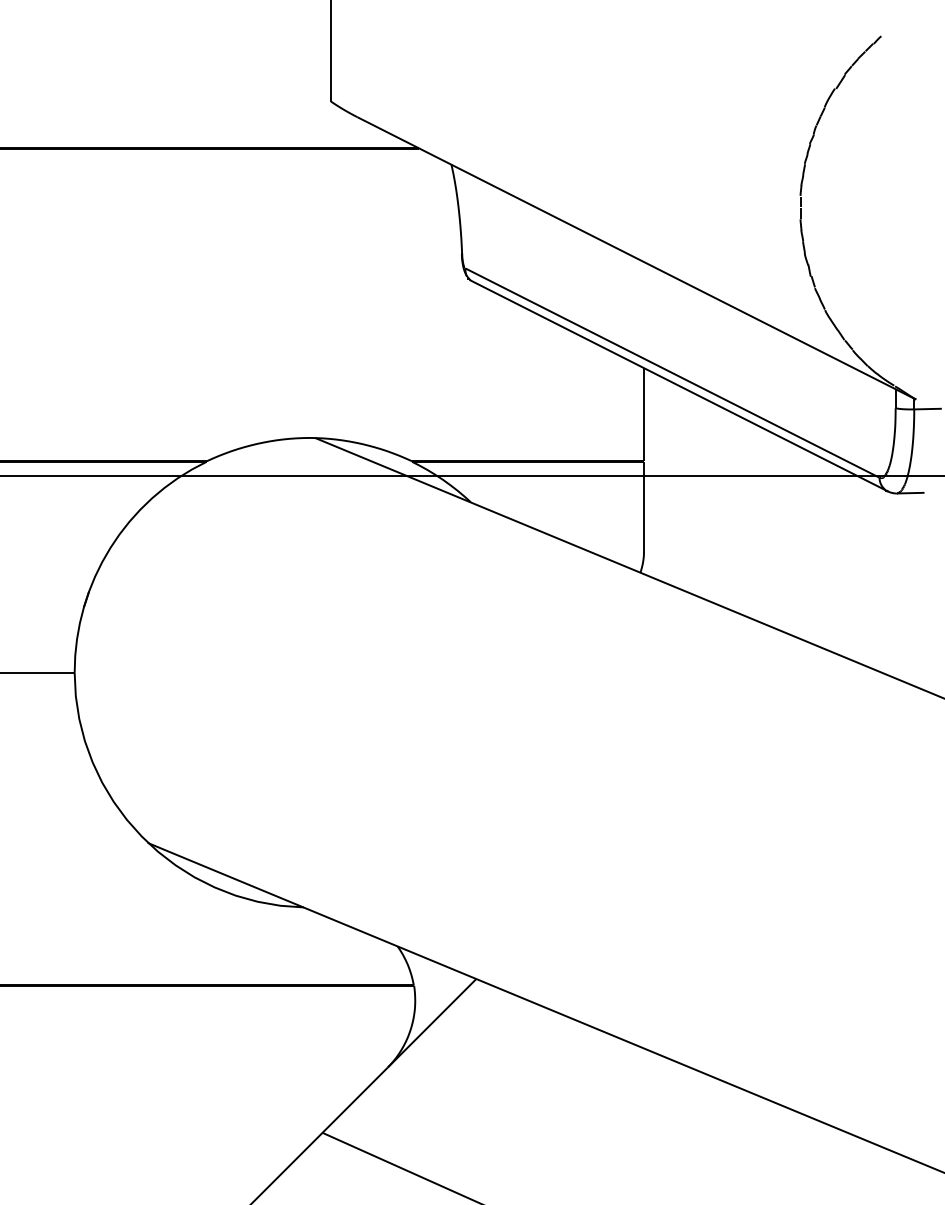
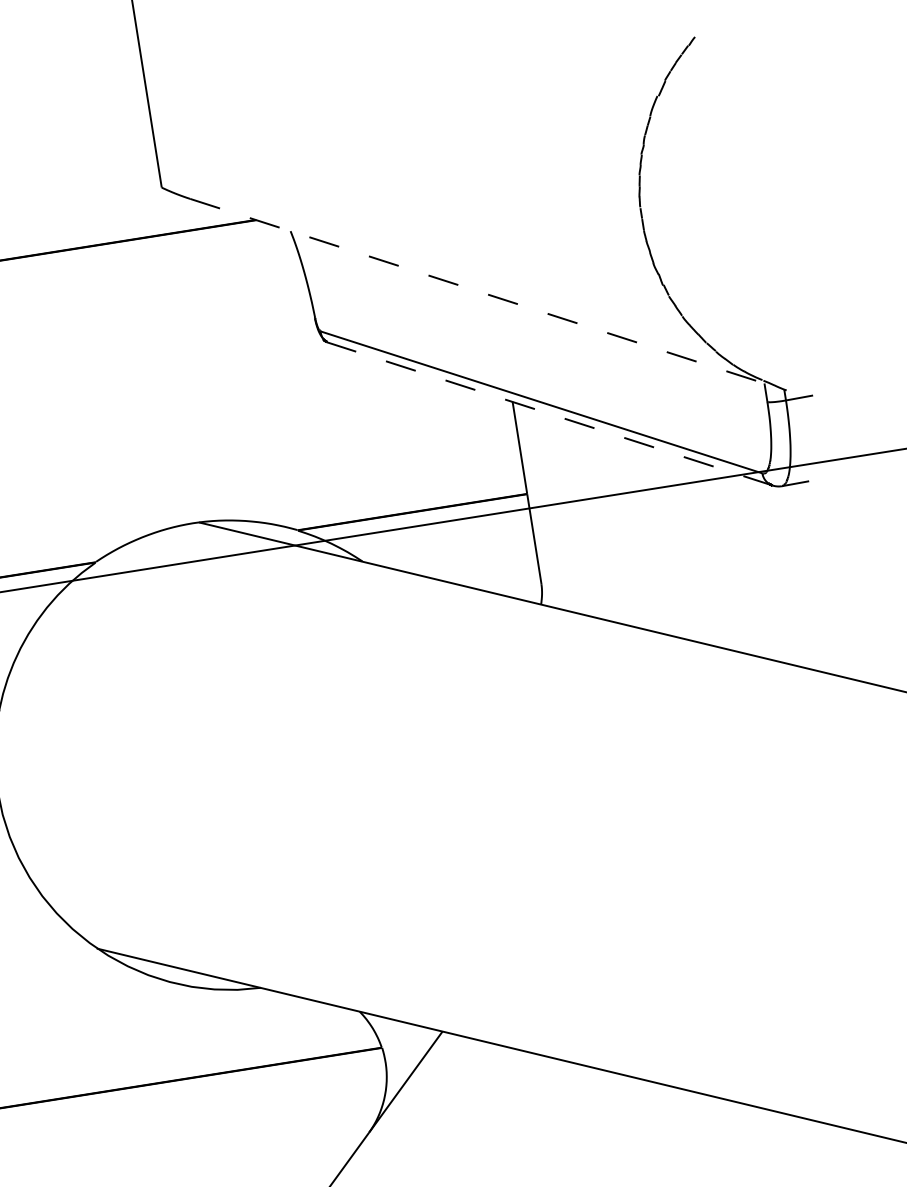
line: (637, 258) -> (489, 294), solid -> dashed
line: (679, 385) -> (550, 413), solid -> dashed

